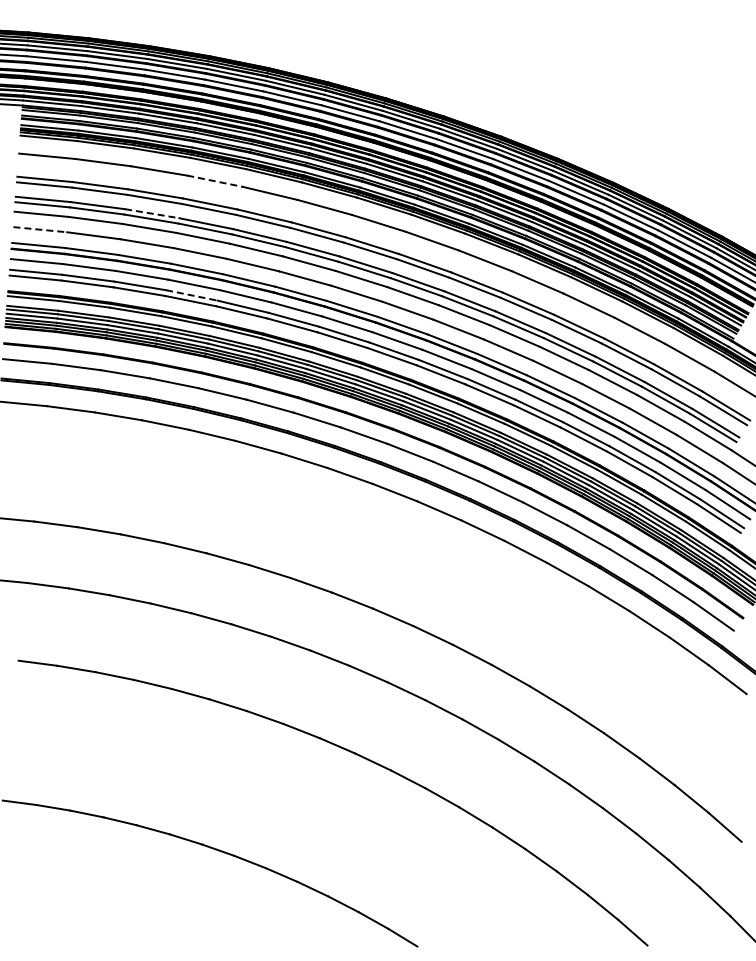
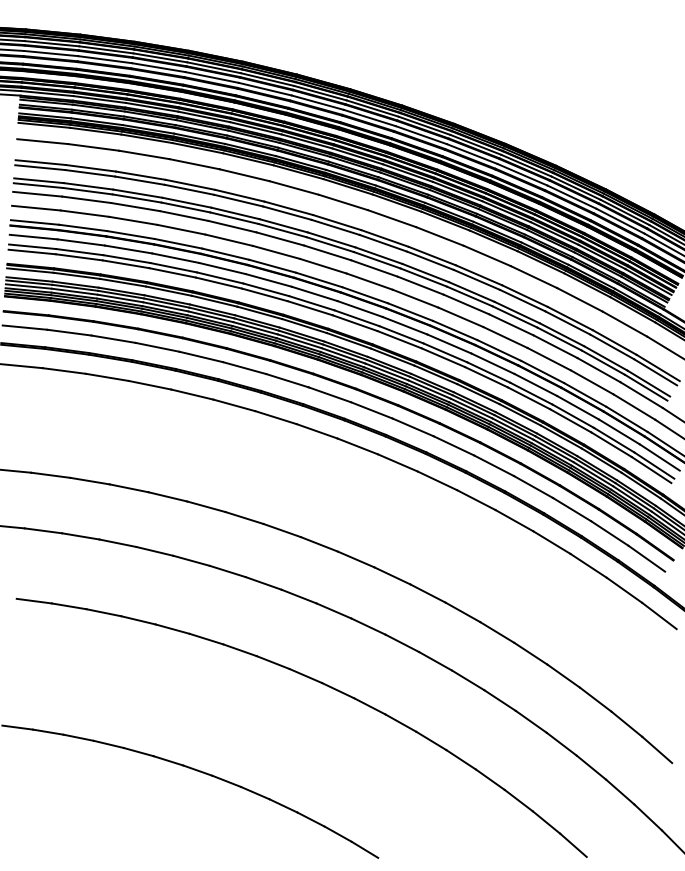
line: (215, 181) -> (195, 164), dashed -> solid
line: (152, 213) -> (138, 193), dashed -> solid
line: (40, 229) -> (36, 207), dashed -> solid
line: (192, 295) -> (174, 267), dashed -> solid

